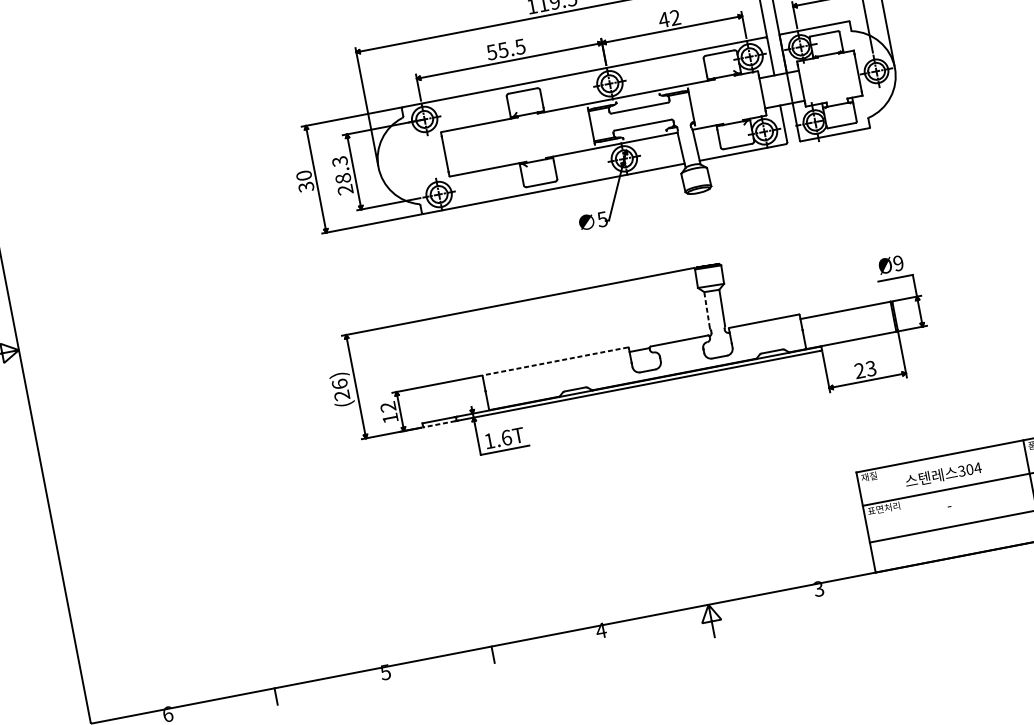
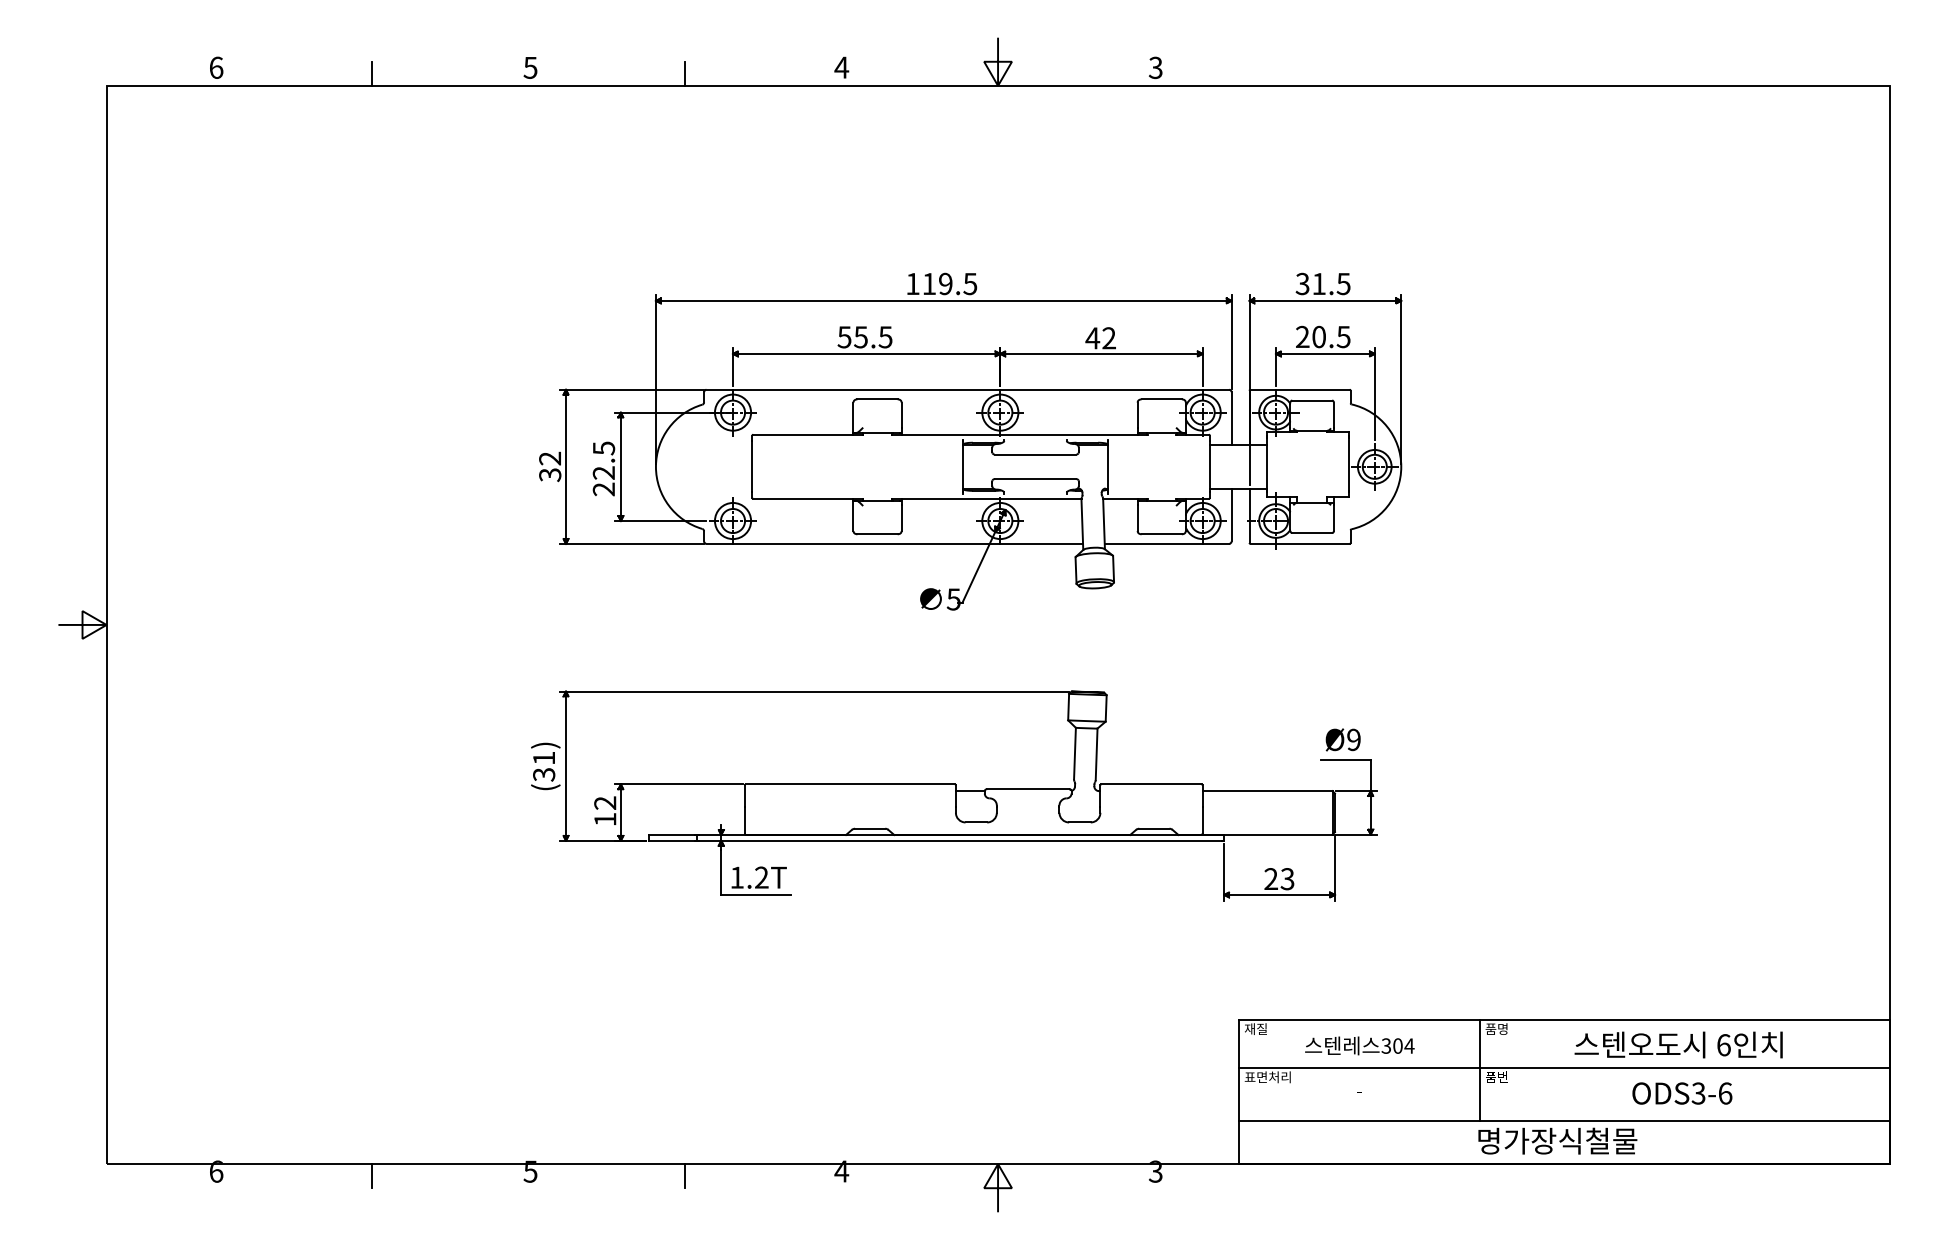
text: (341, 169) -> (603, 460), 28.3 -> 22.5
text: (304, 175) -> (550, 458), 30 -> 32
line: (706, 310) -> (1074, 753), dashed -> solid
line: (555, 361) -> (850, 784), dashed -> solid
text: (341, 389) -> (544, 766), (26) -> (31)
line: (439, 424) -> (671, 840), dashed -> solid
text: (506, 437) -> (761, 877), 1.6T -> 1.2T

